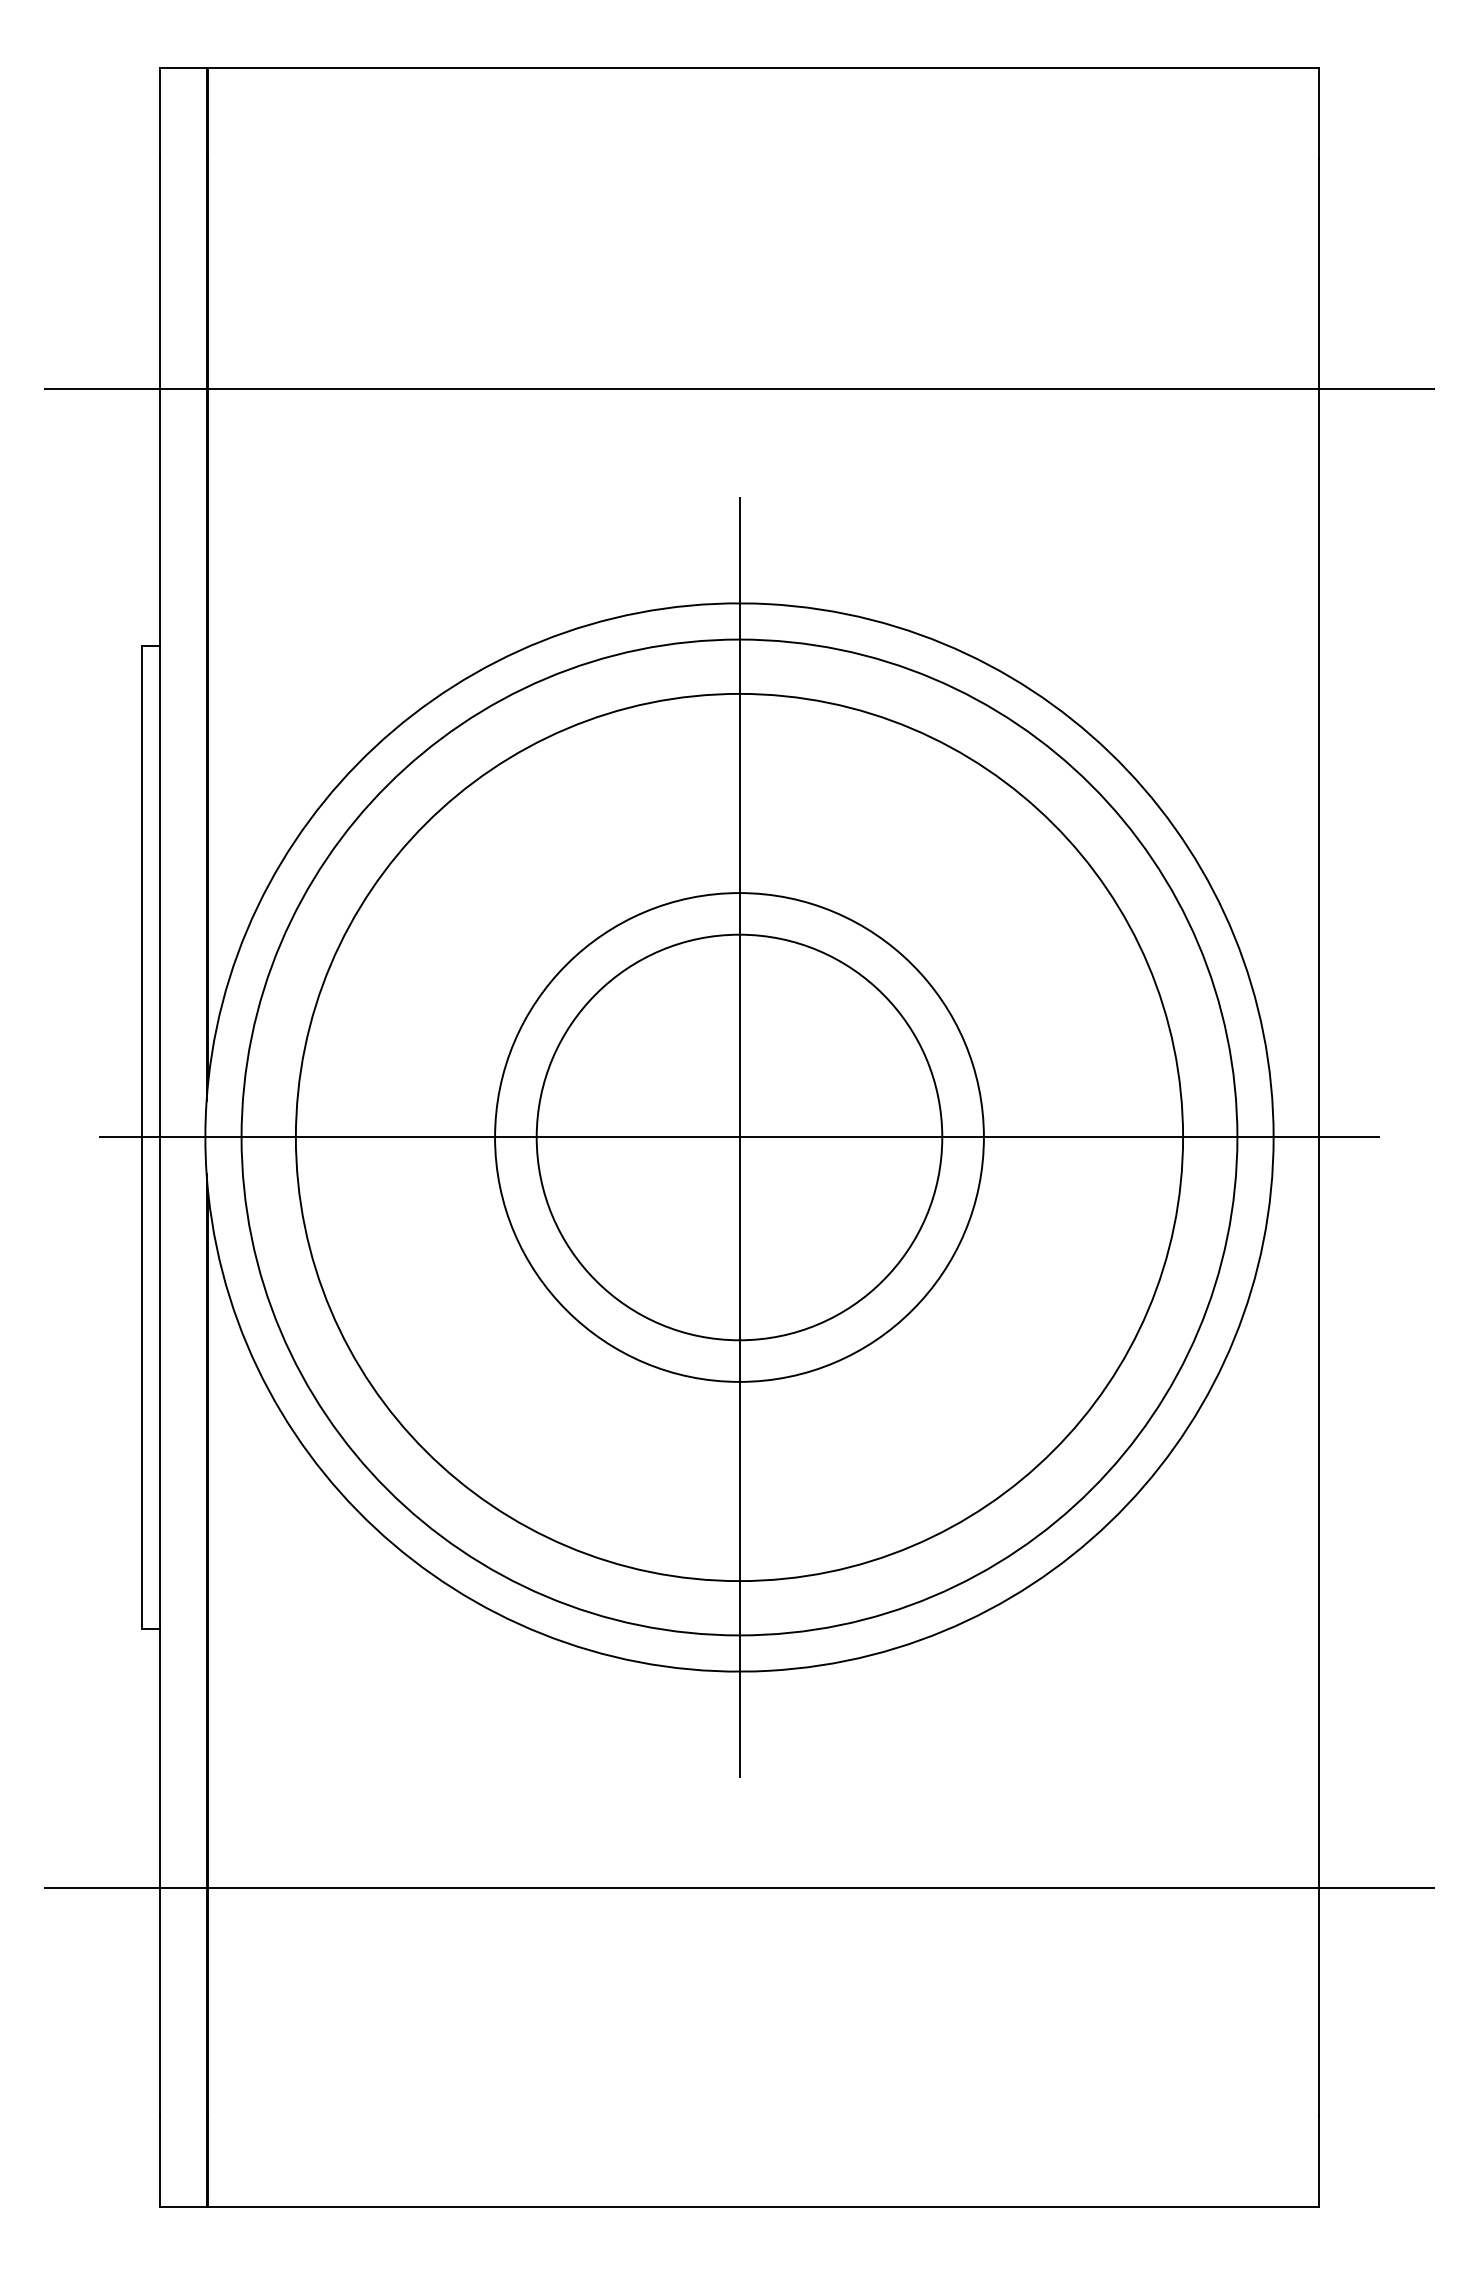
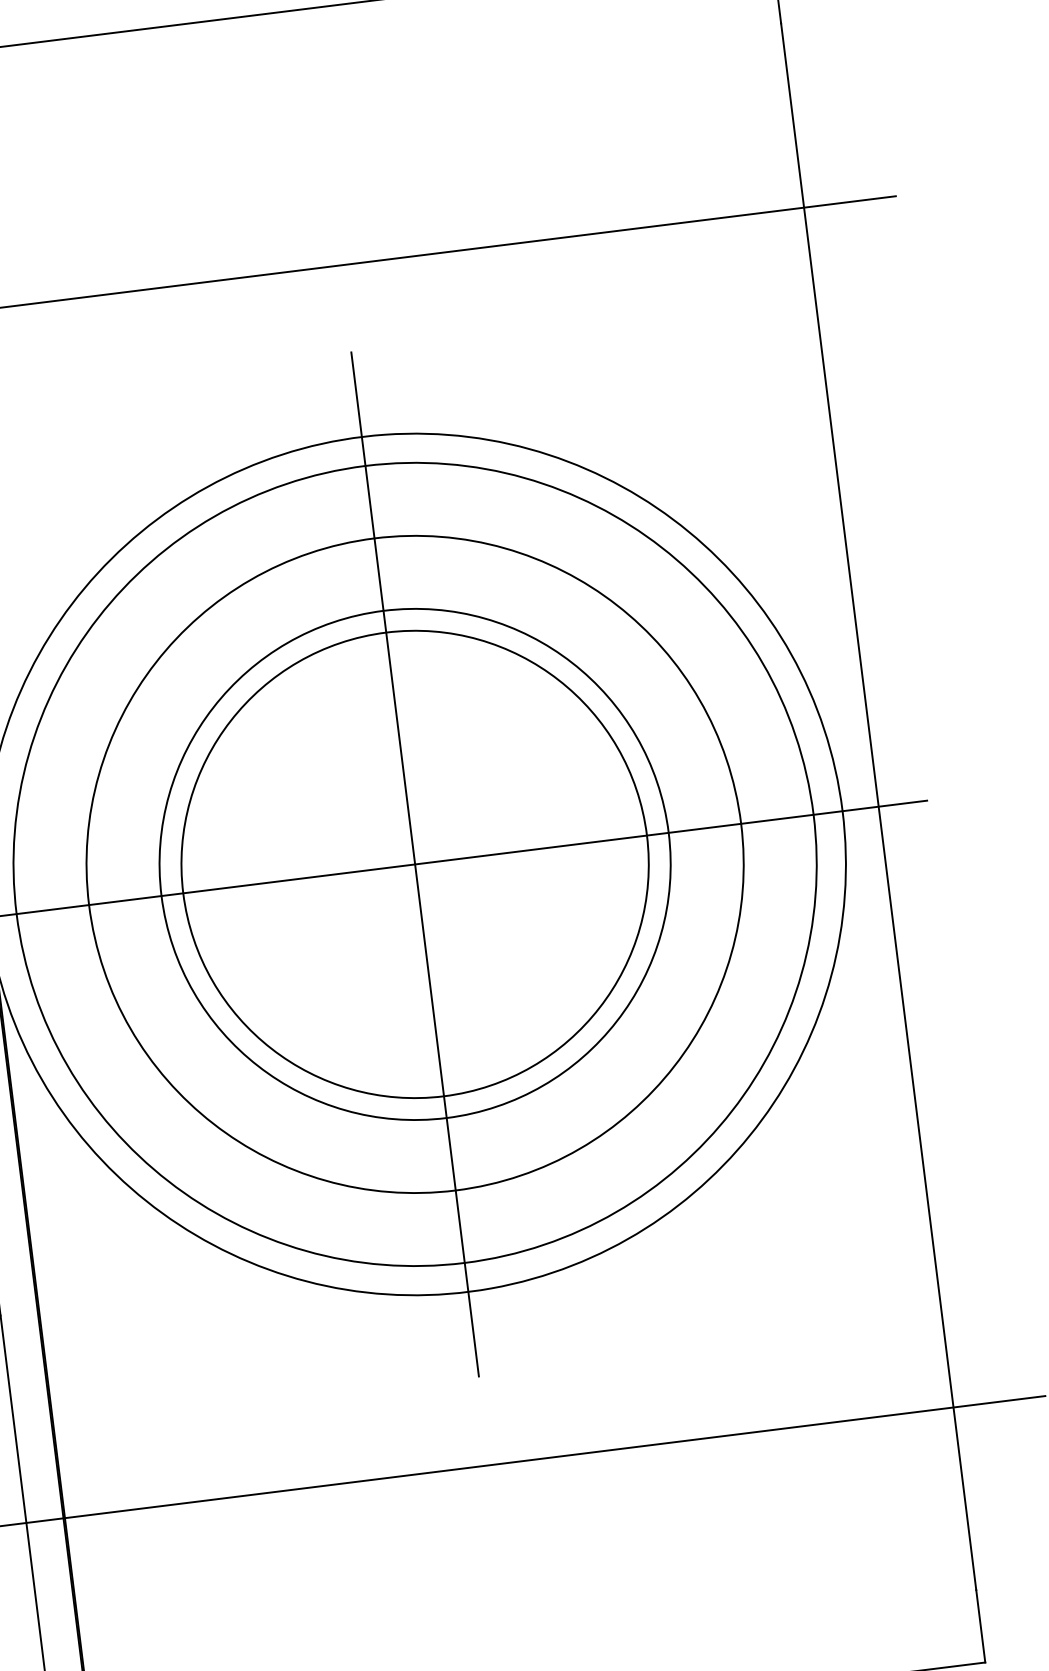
circle: (739, 1137) -> (415, 864), size x0.71
circle: (739, 1137) -> (415, 864), size x1.43
circle: (739, 1137) -> (415, 864), size x1.67

